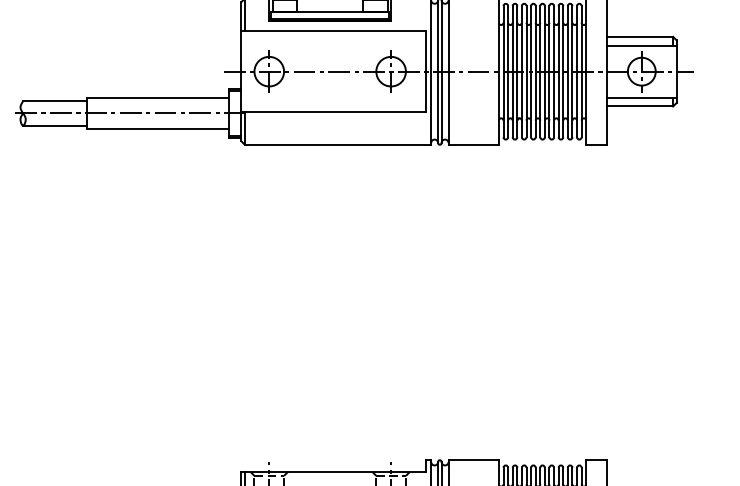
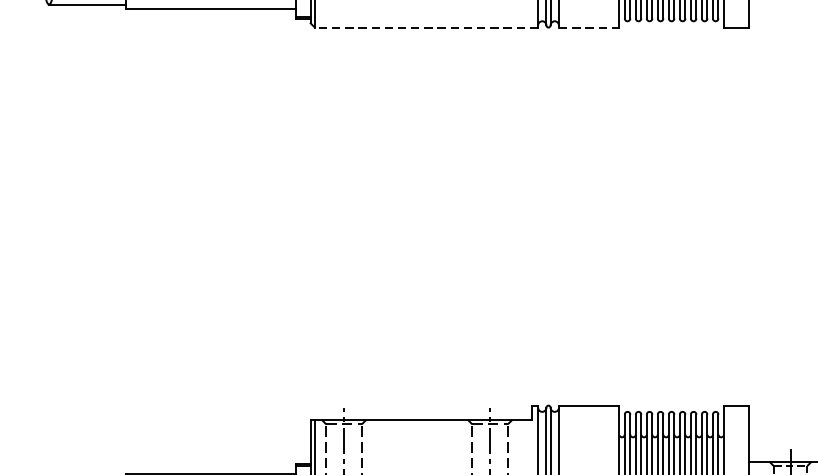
line: (337, 144) -> (425, 27), solid -> dashed
line: (474, 144) -> (590, 27), solid -> dashed

